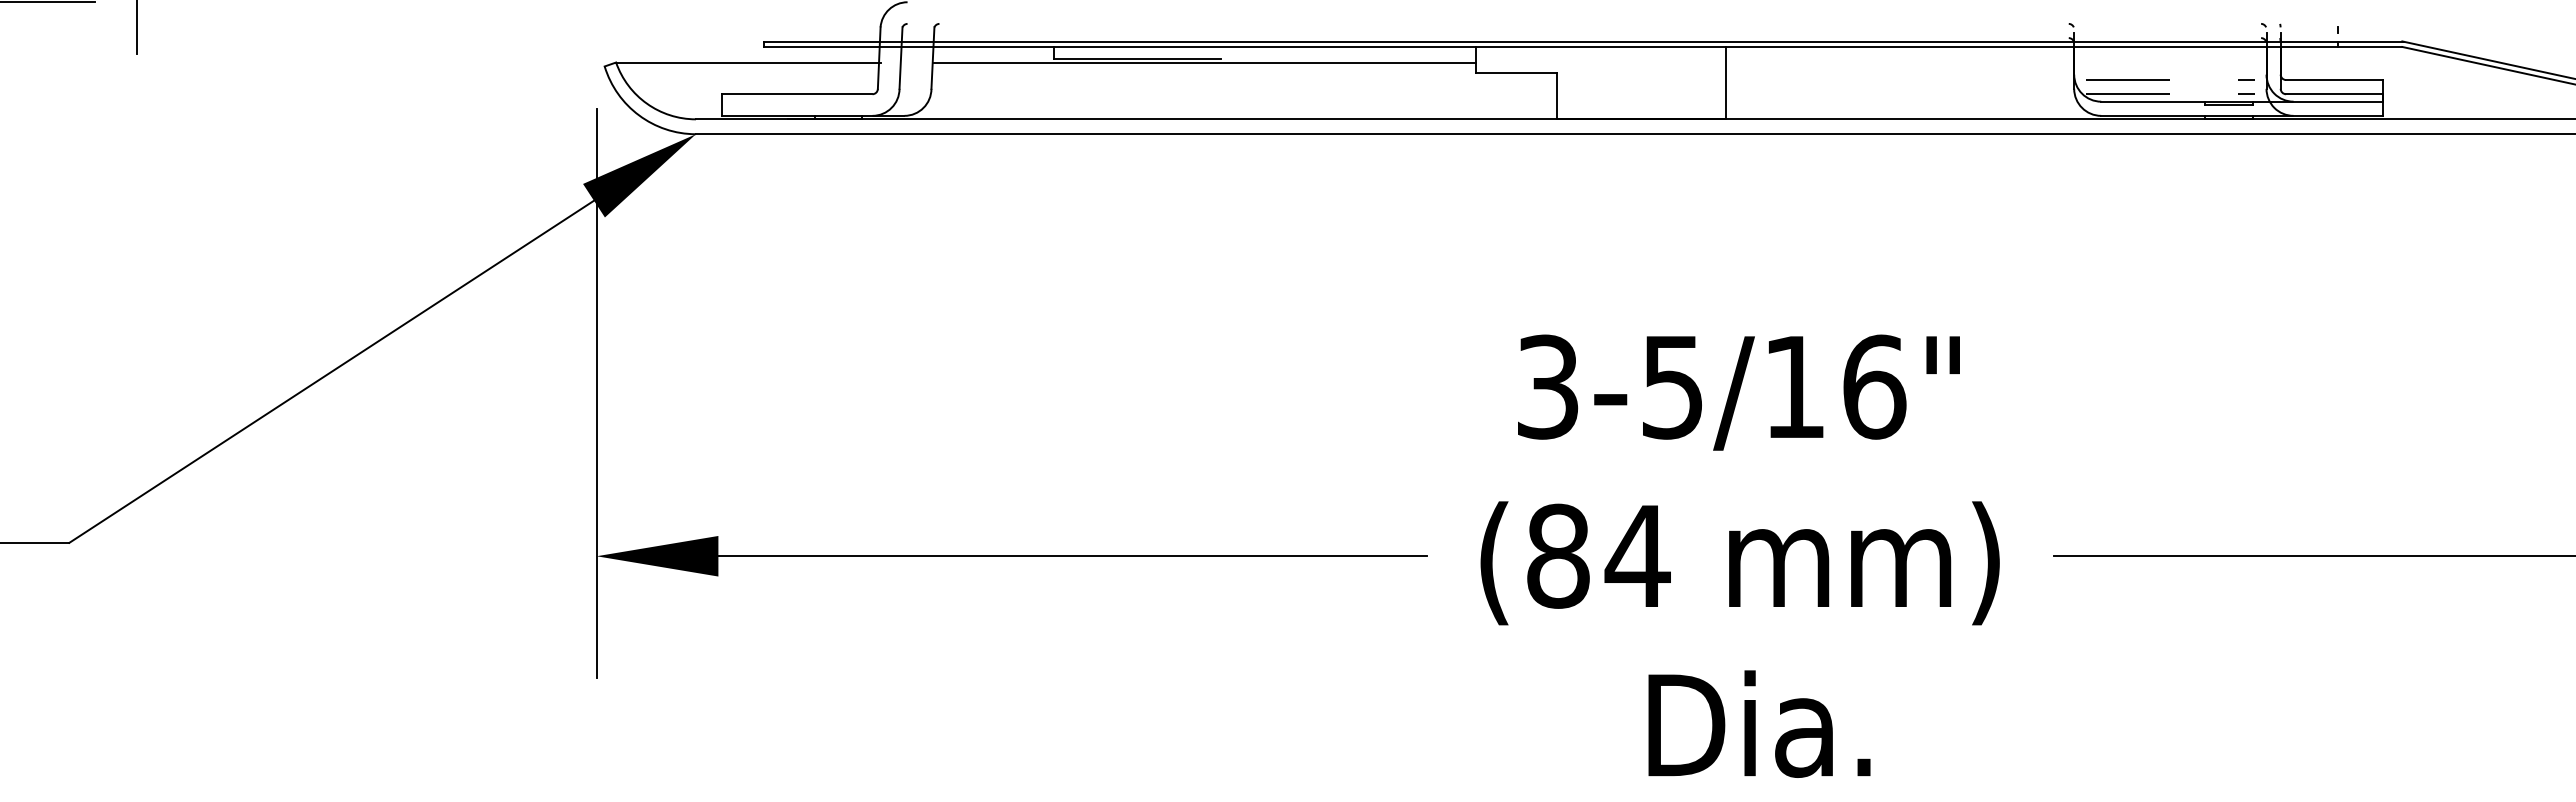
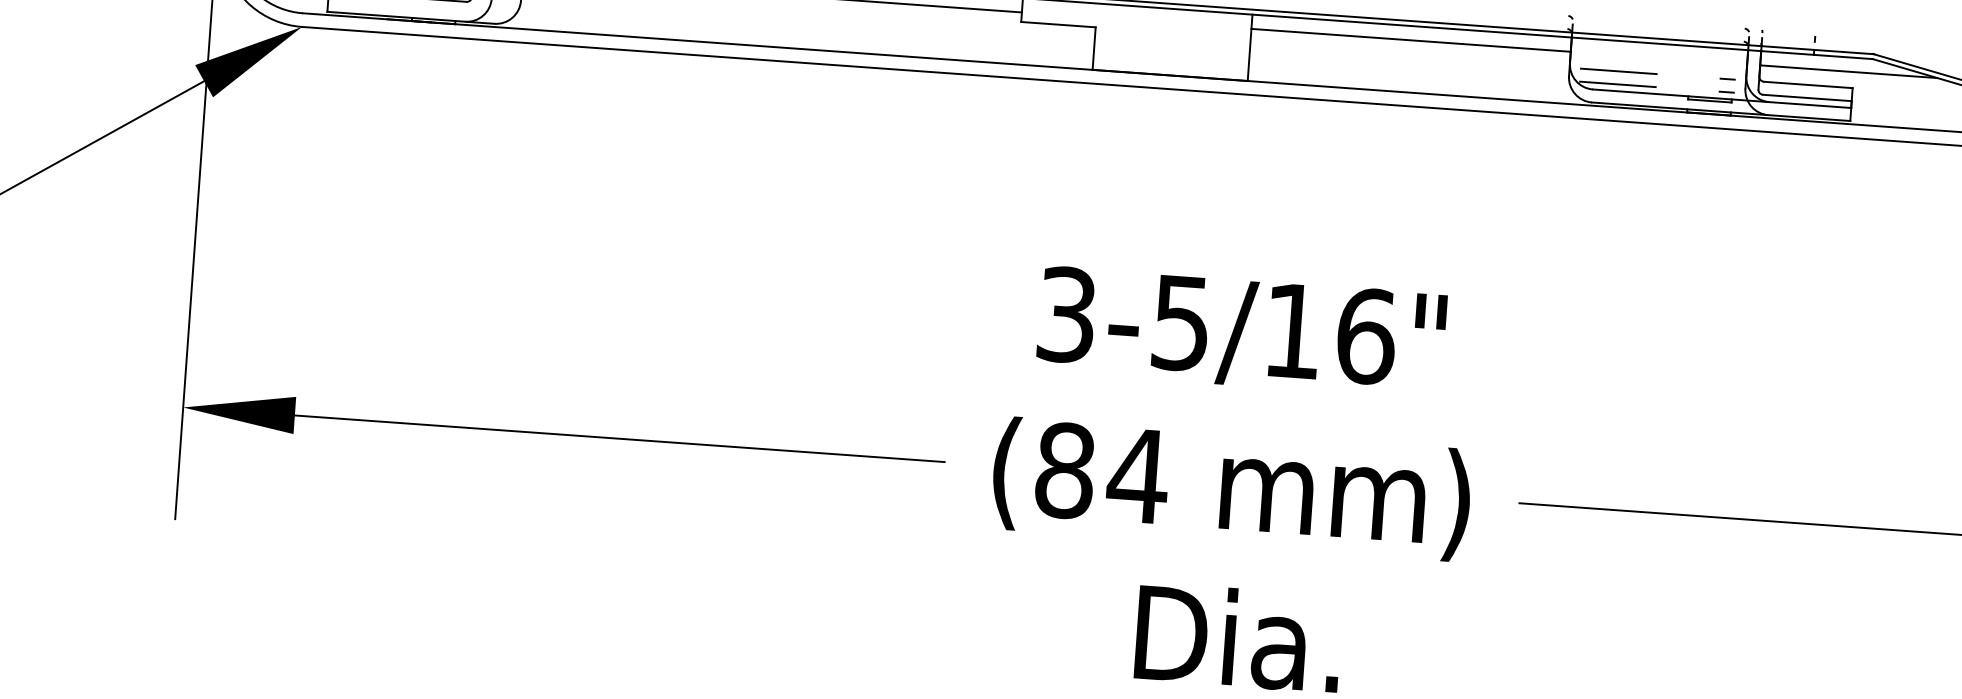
line: (1900, 62) -> (1411, 40), added
line: (2376, 62) -> (1848, 71), added

